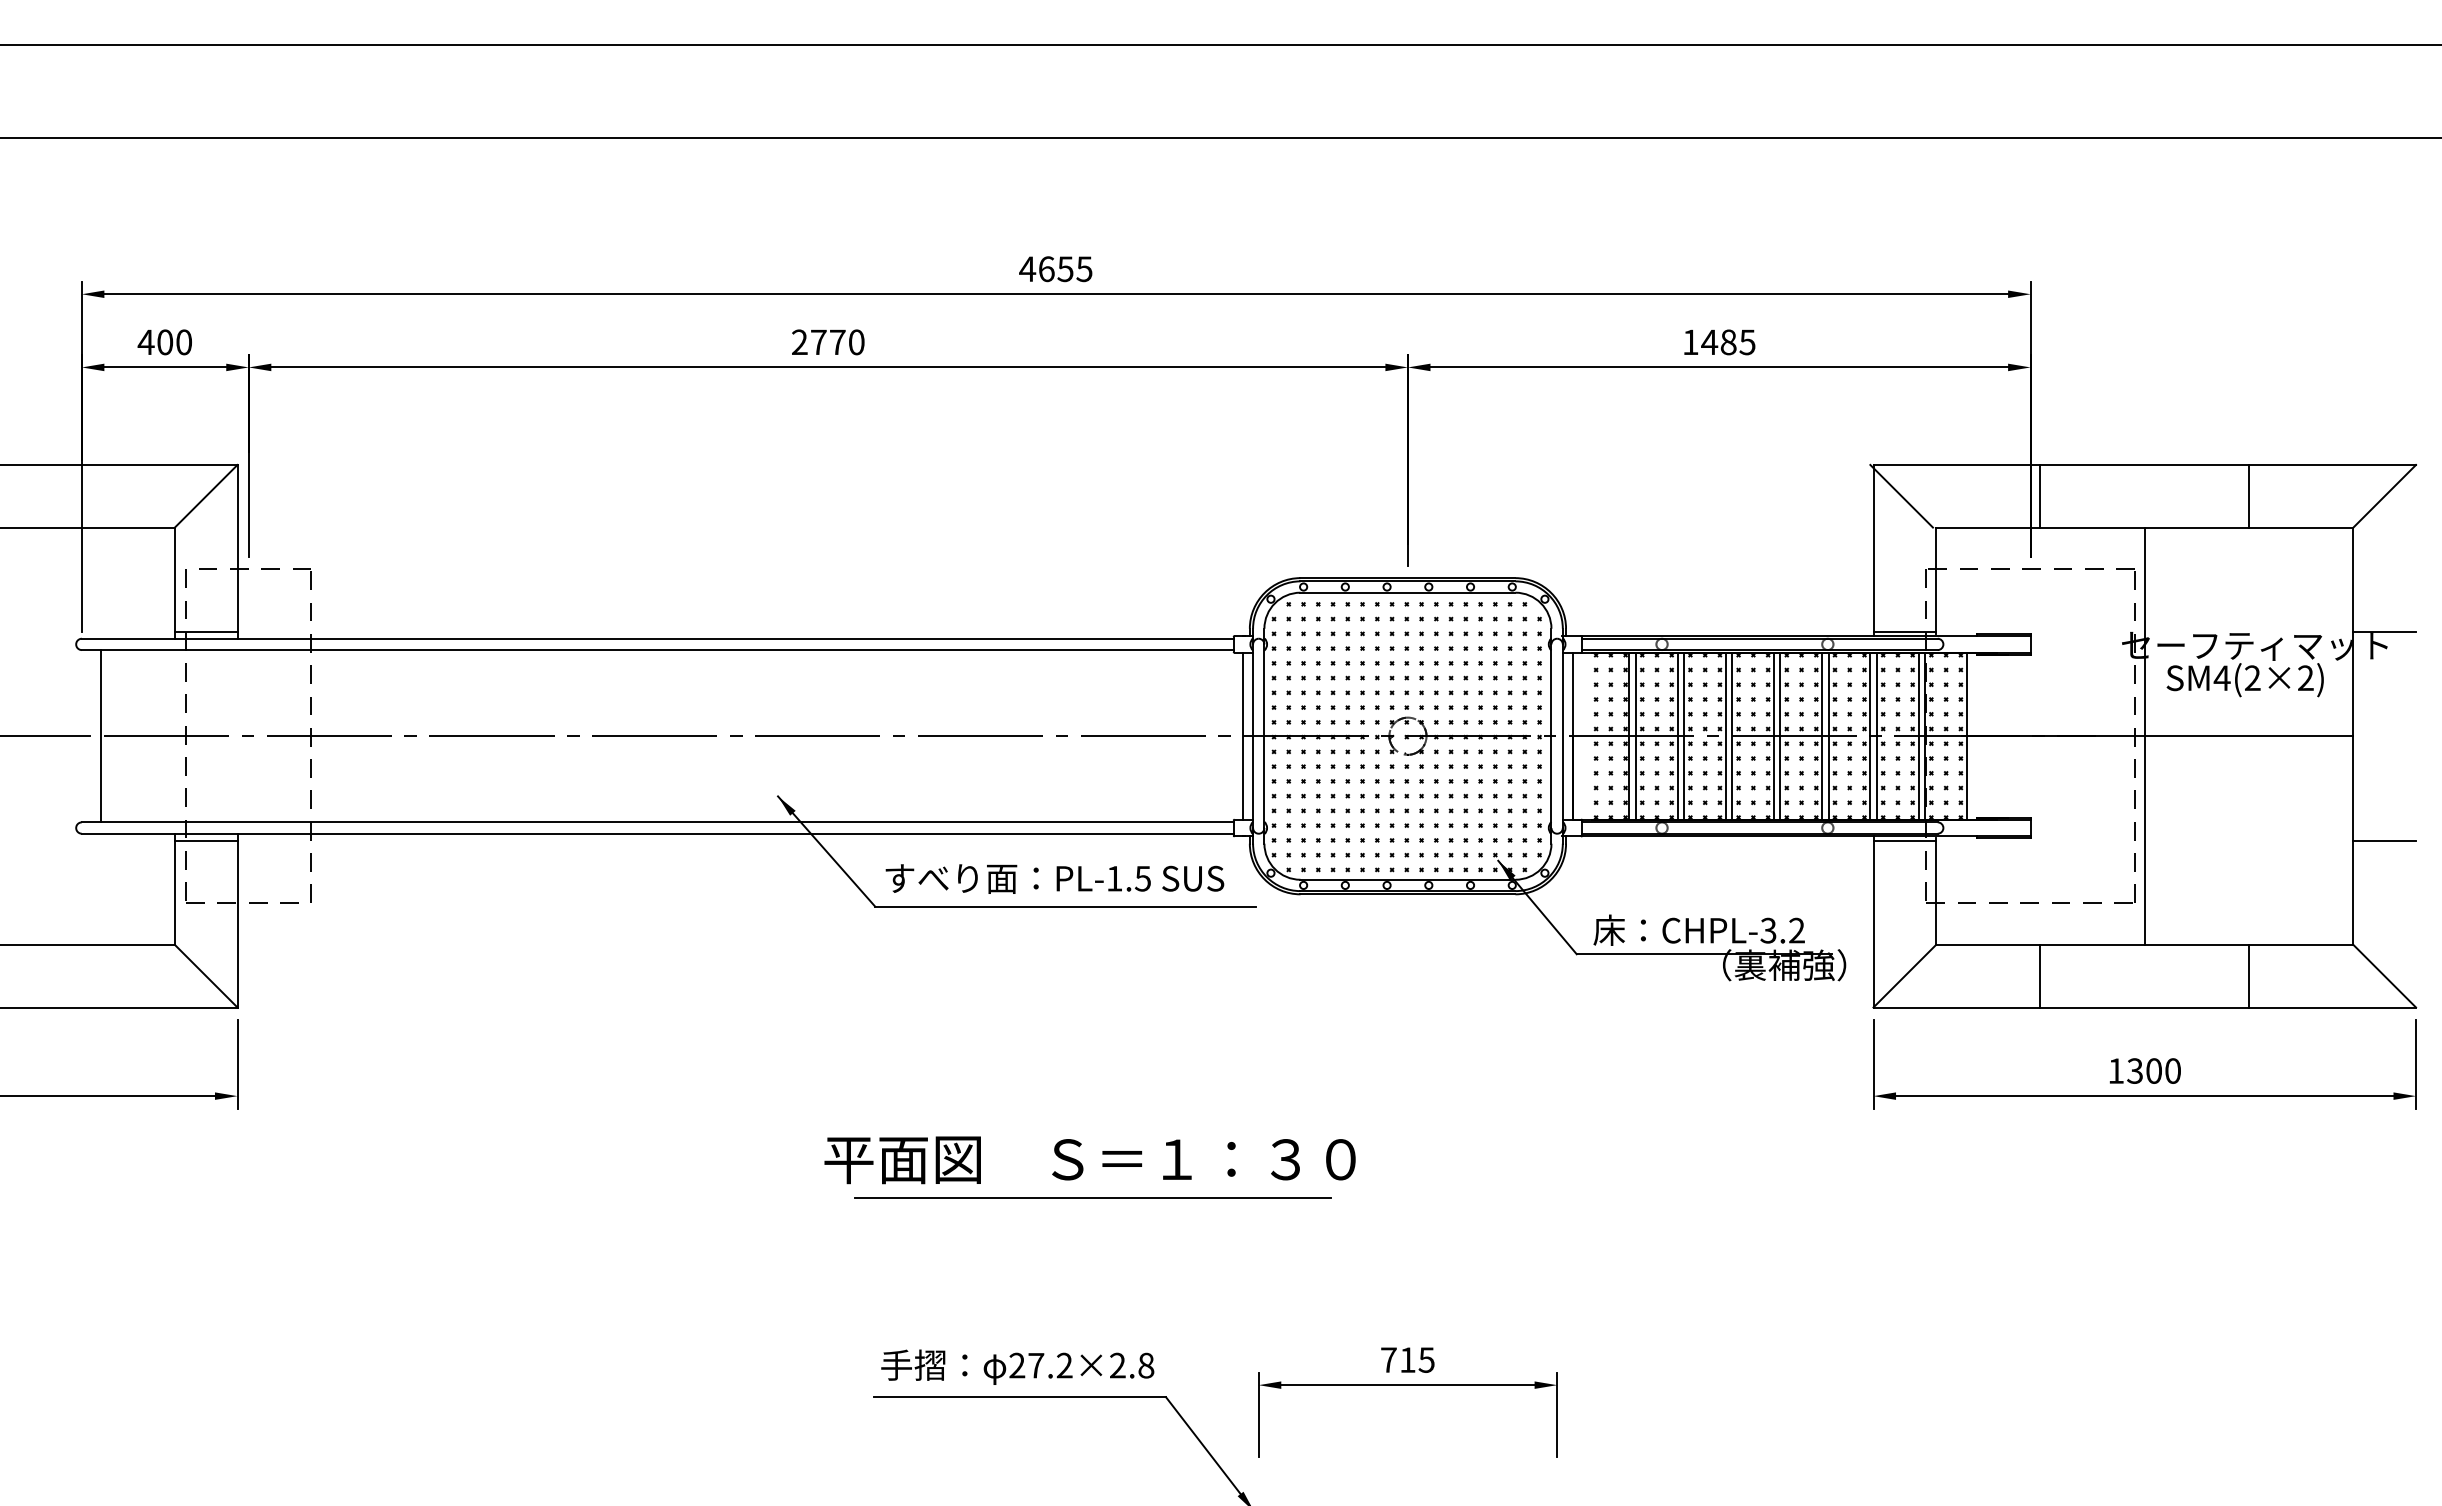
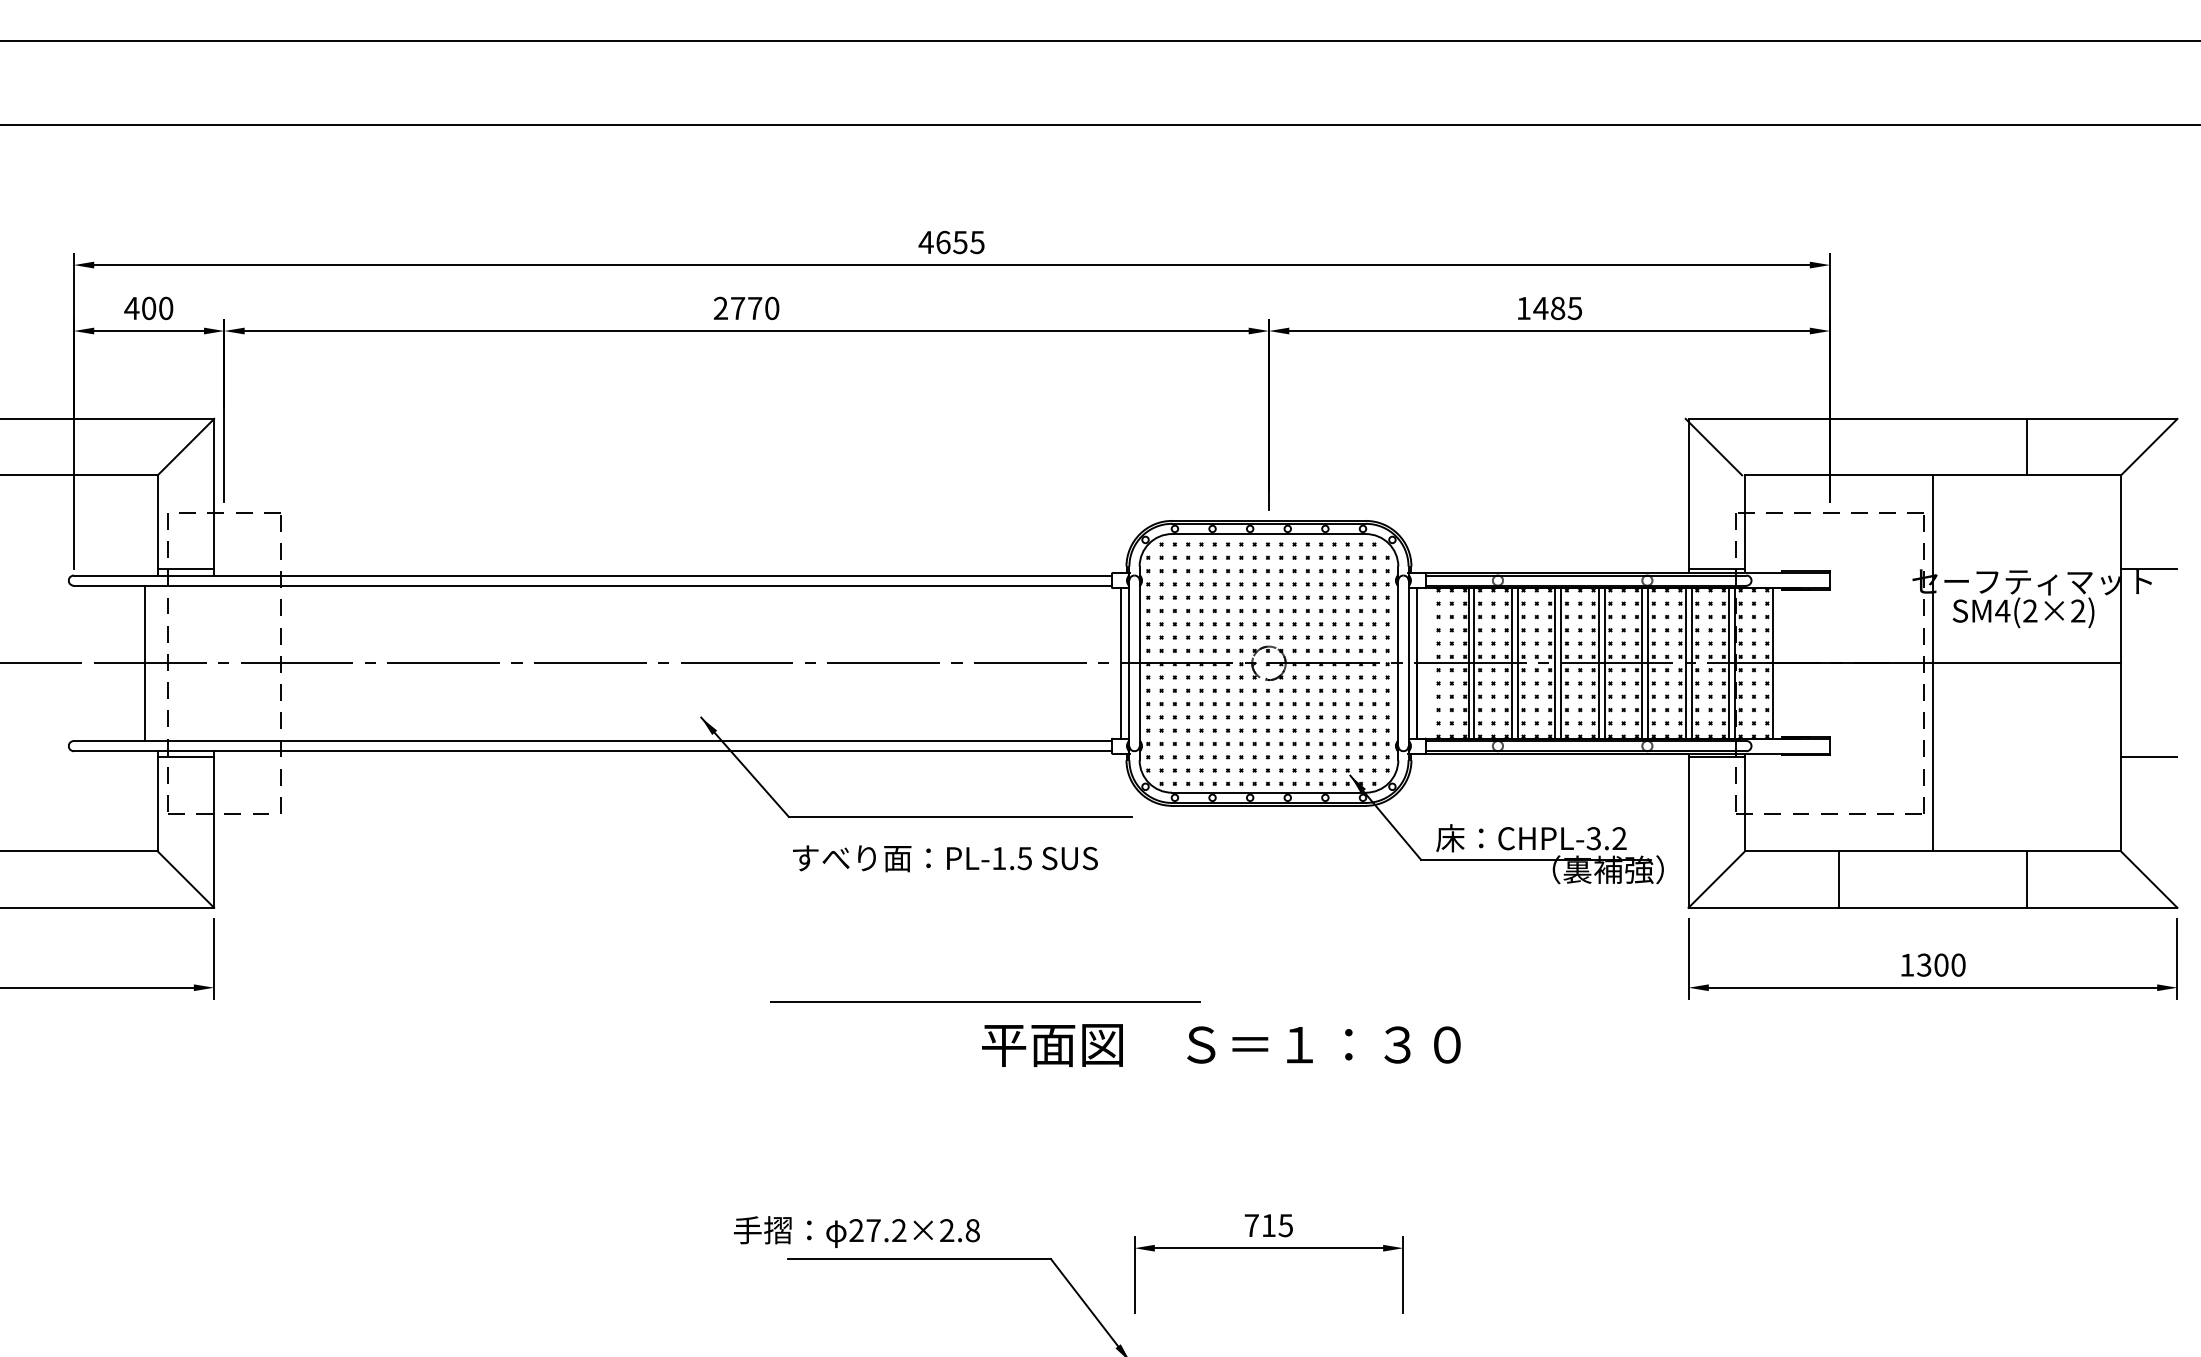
line: (2040, 495) -> (1839, 446), removed
line: (100, 736) -> (144, 663), moved
text: (1054, 878) -> (945, 858), moved
text: (1089, 1160) -> (1220, 1045), moved
line: (1092, 1197) -> (984, 1001), moved
text: (1017, 1366) -> (856, 1231), moved

